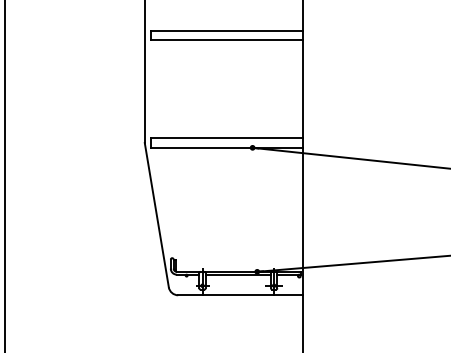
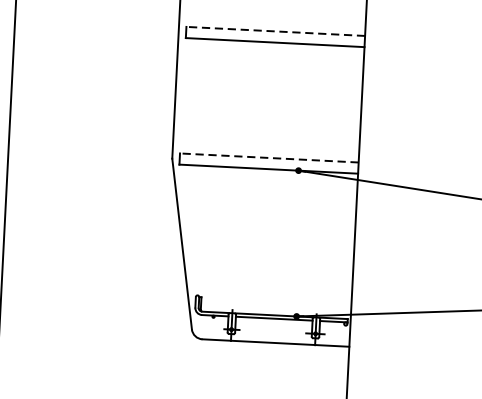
line: (226, 30) -> (274, 31), solid -> dashed
line: (226, 138) -> (268, 158), solid -> dashed

